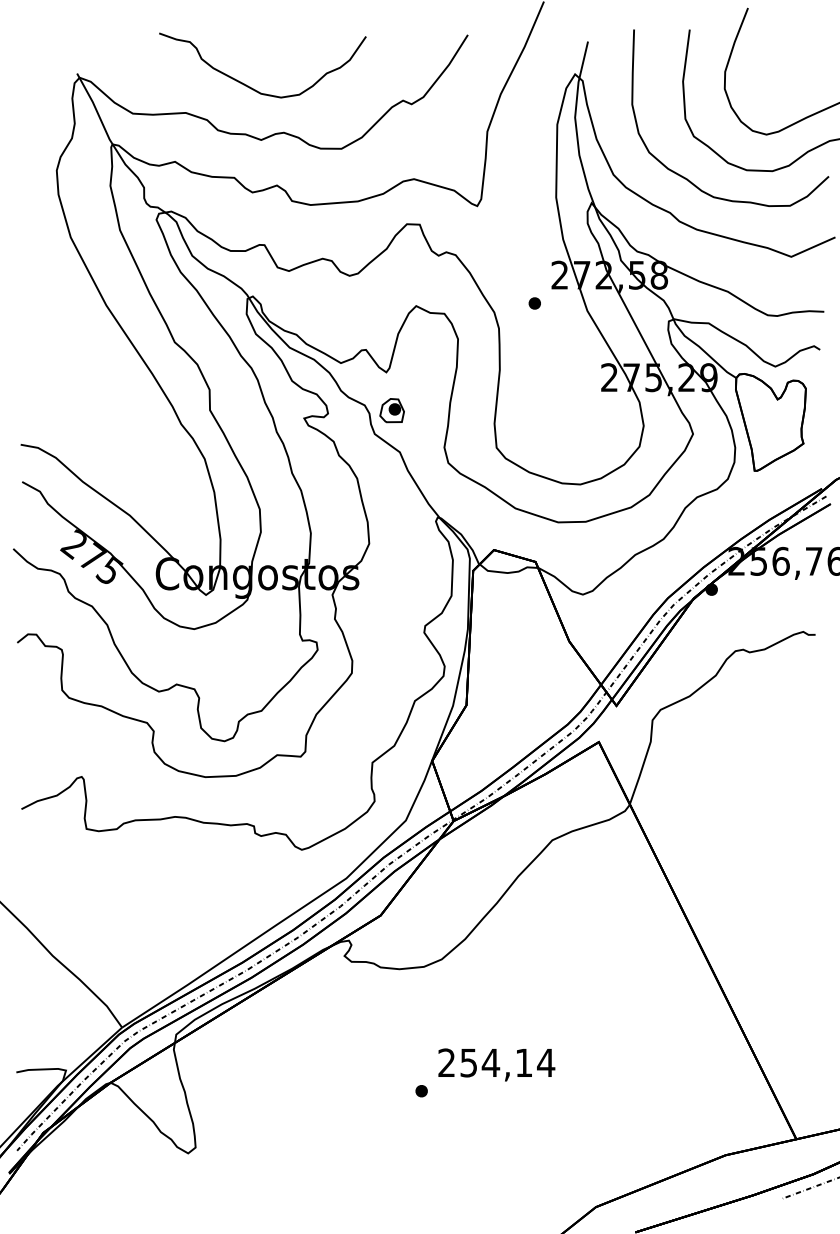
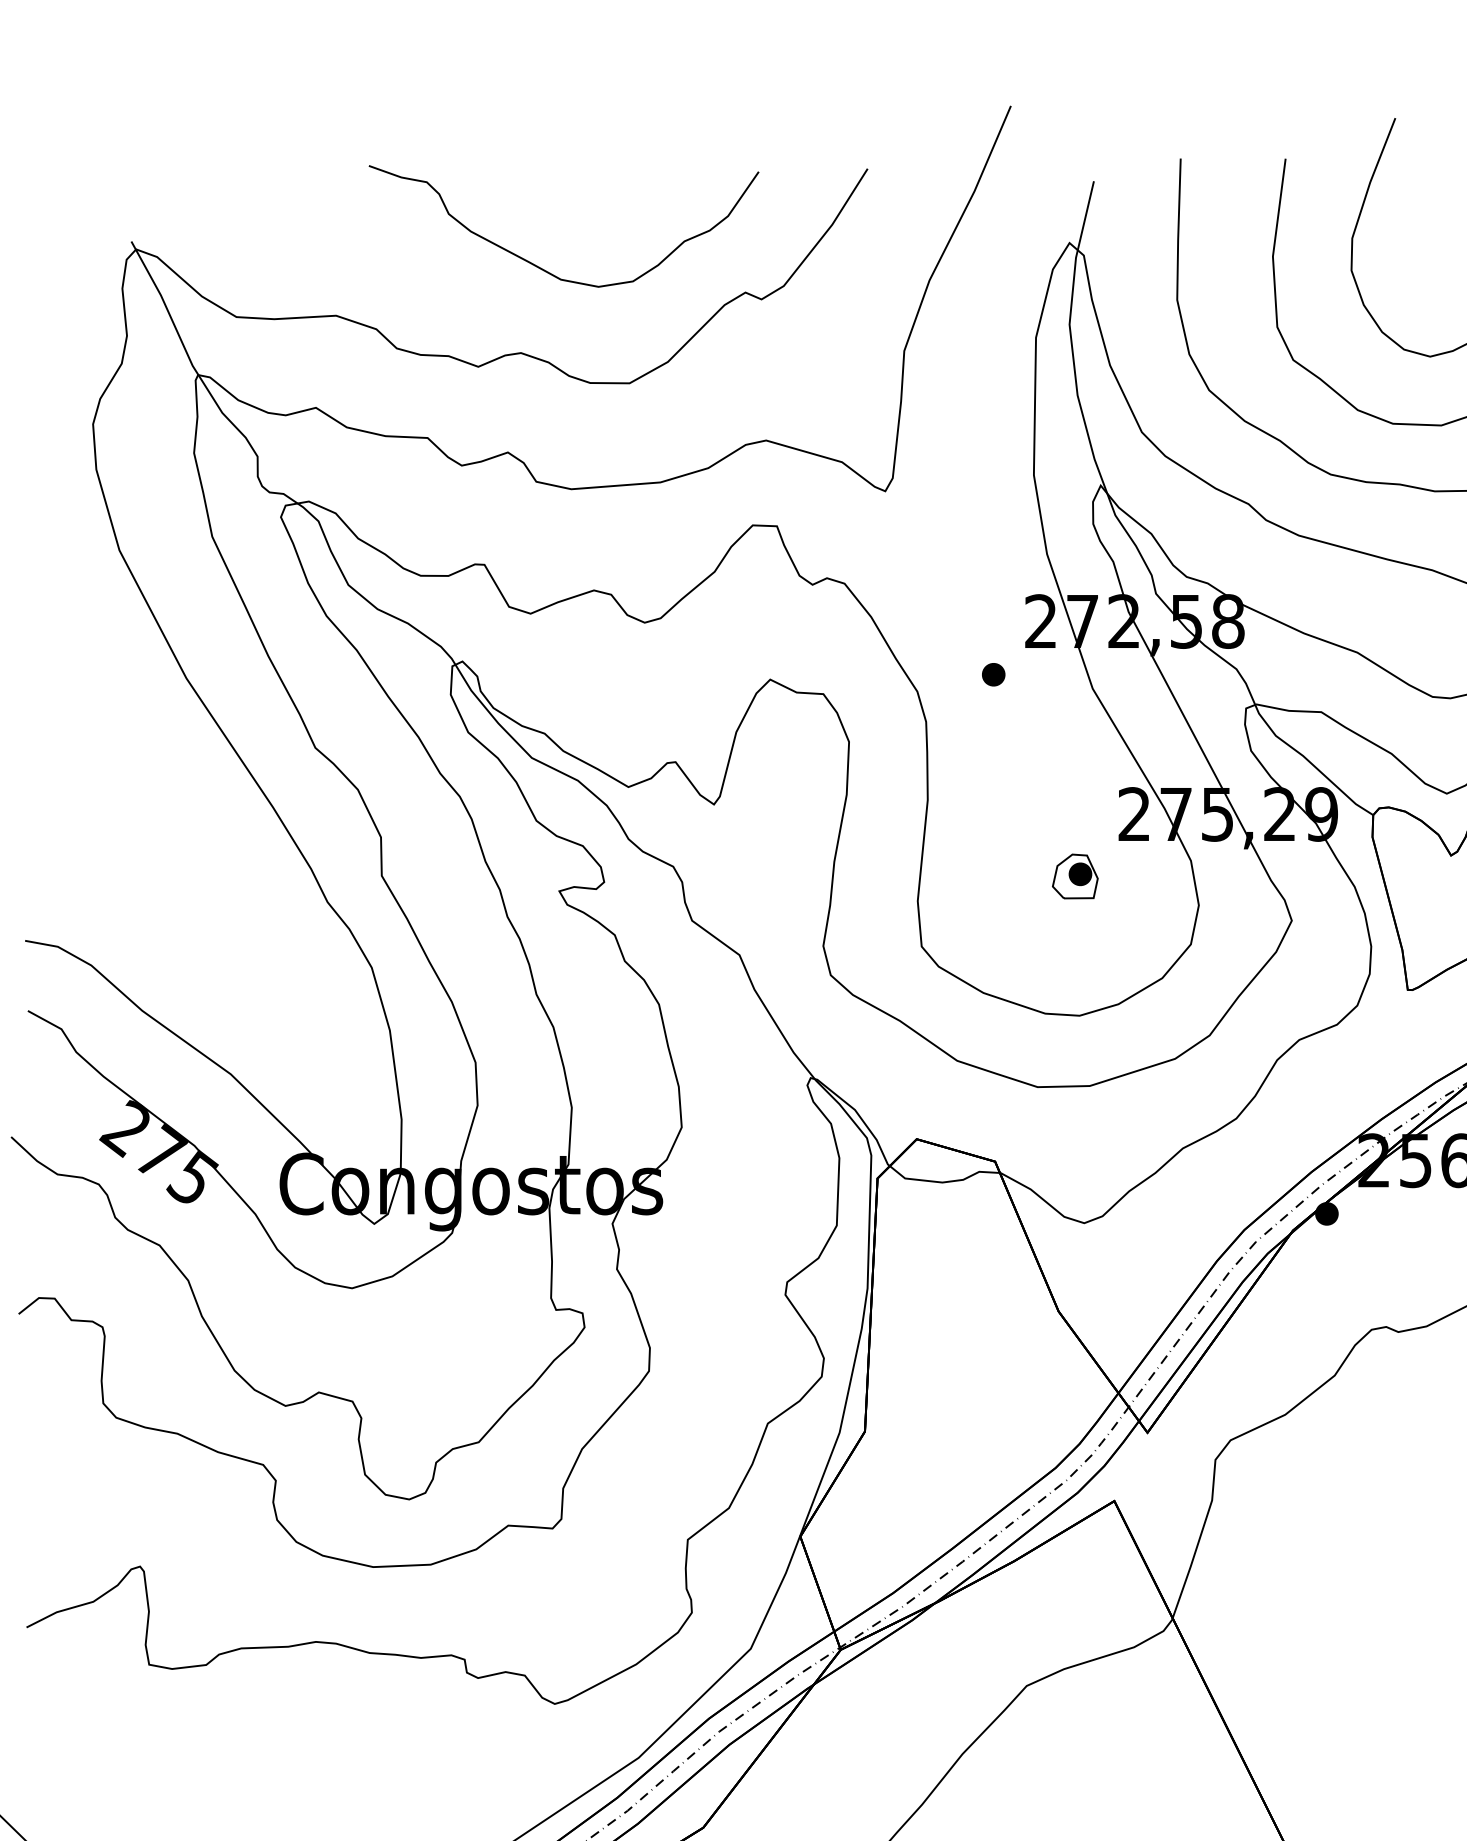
curve: (250, 86) -> (540, 265), moved
part: (391, 410) -> (1074, 876), moved

